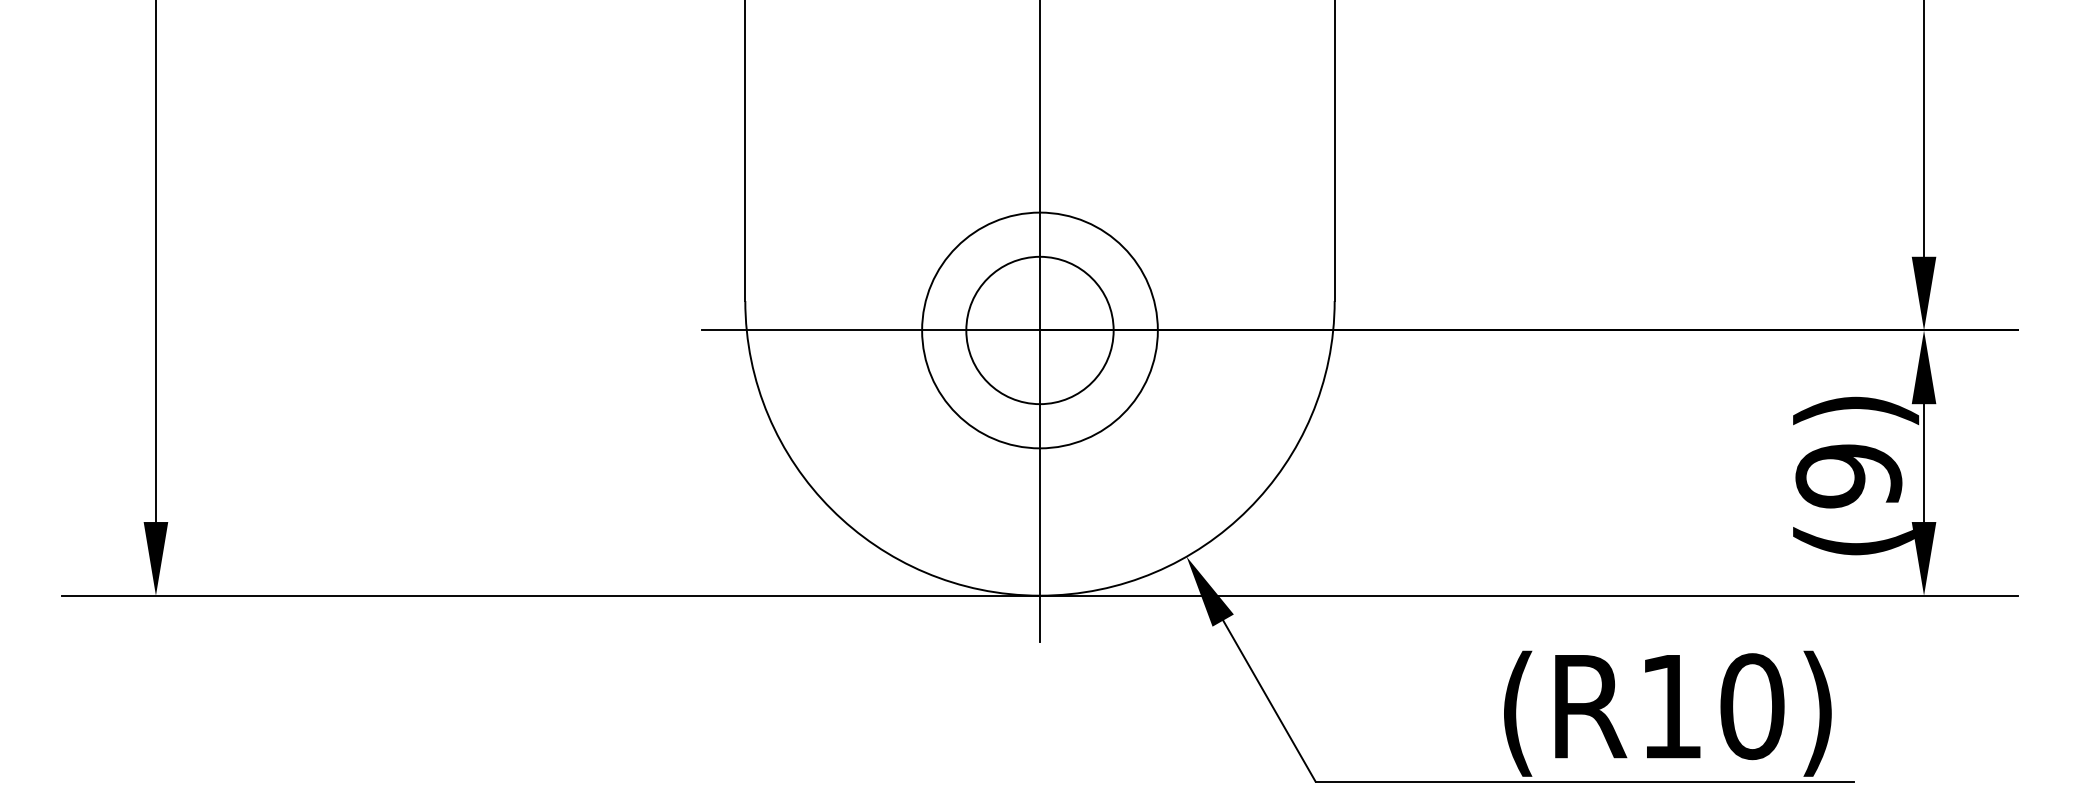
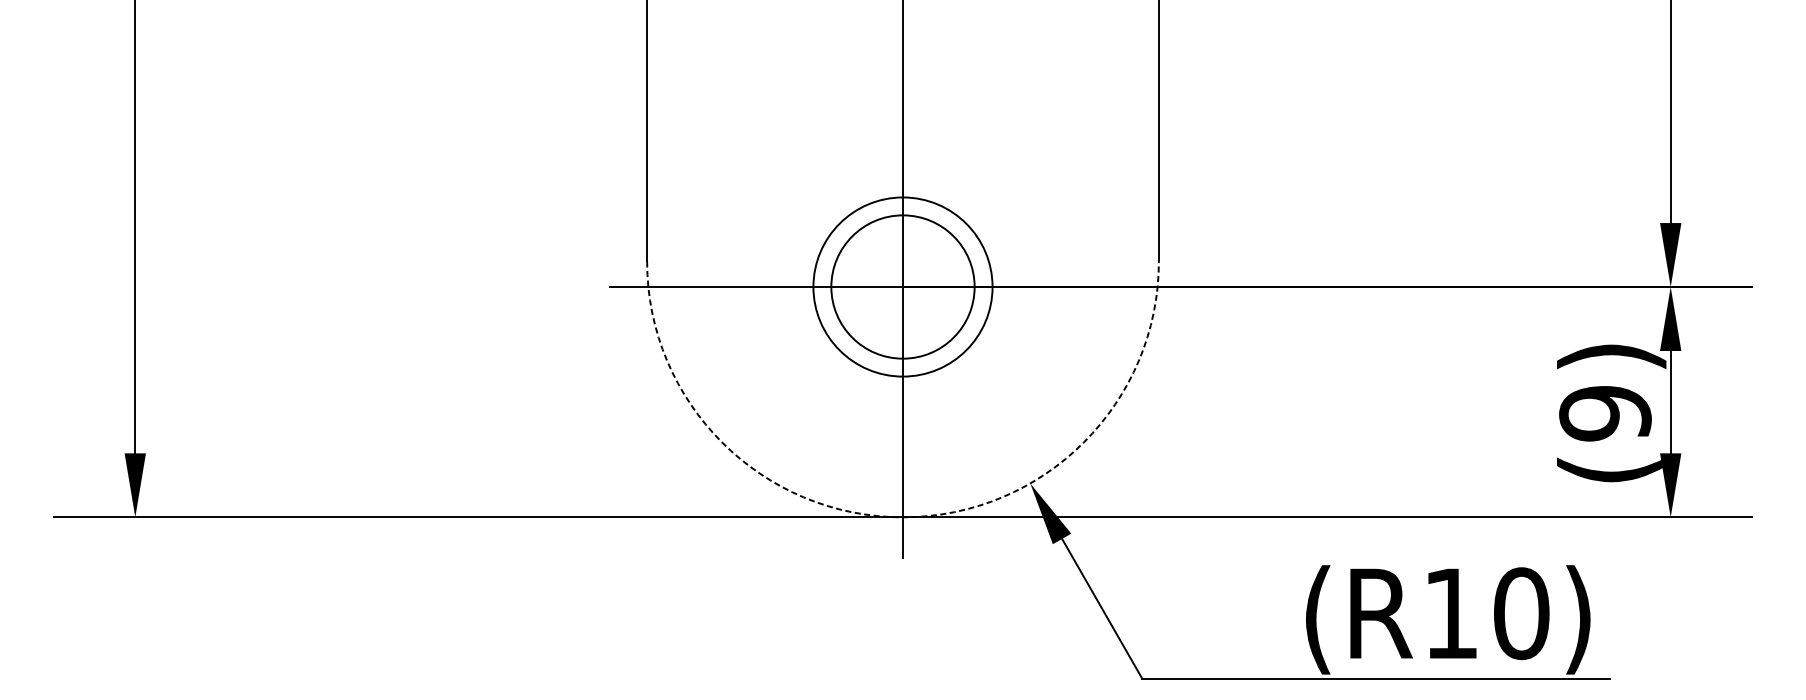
circle: (1039, 330) -> (902, 287), size x0.7
circle: (1039, 330) -> (902, 287), size x1.4
arc: (1040, 595) -> (903, 517), solid -> dashed

